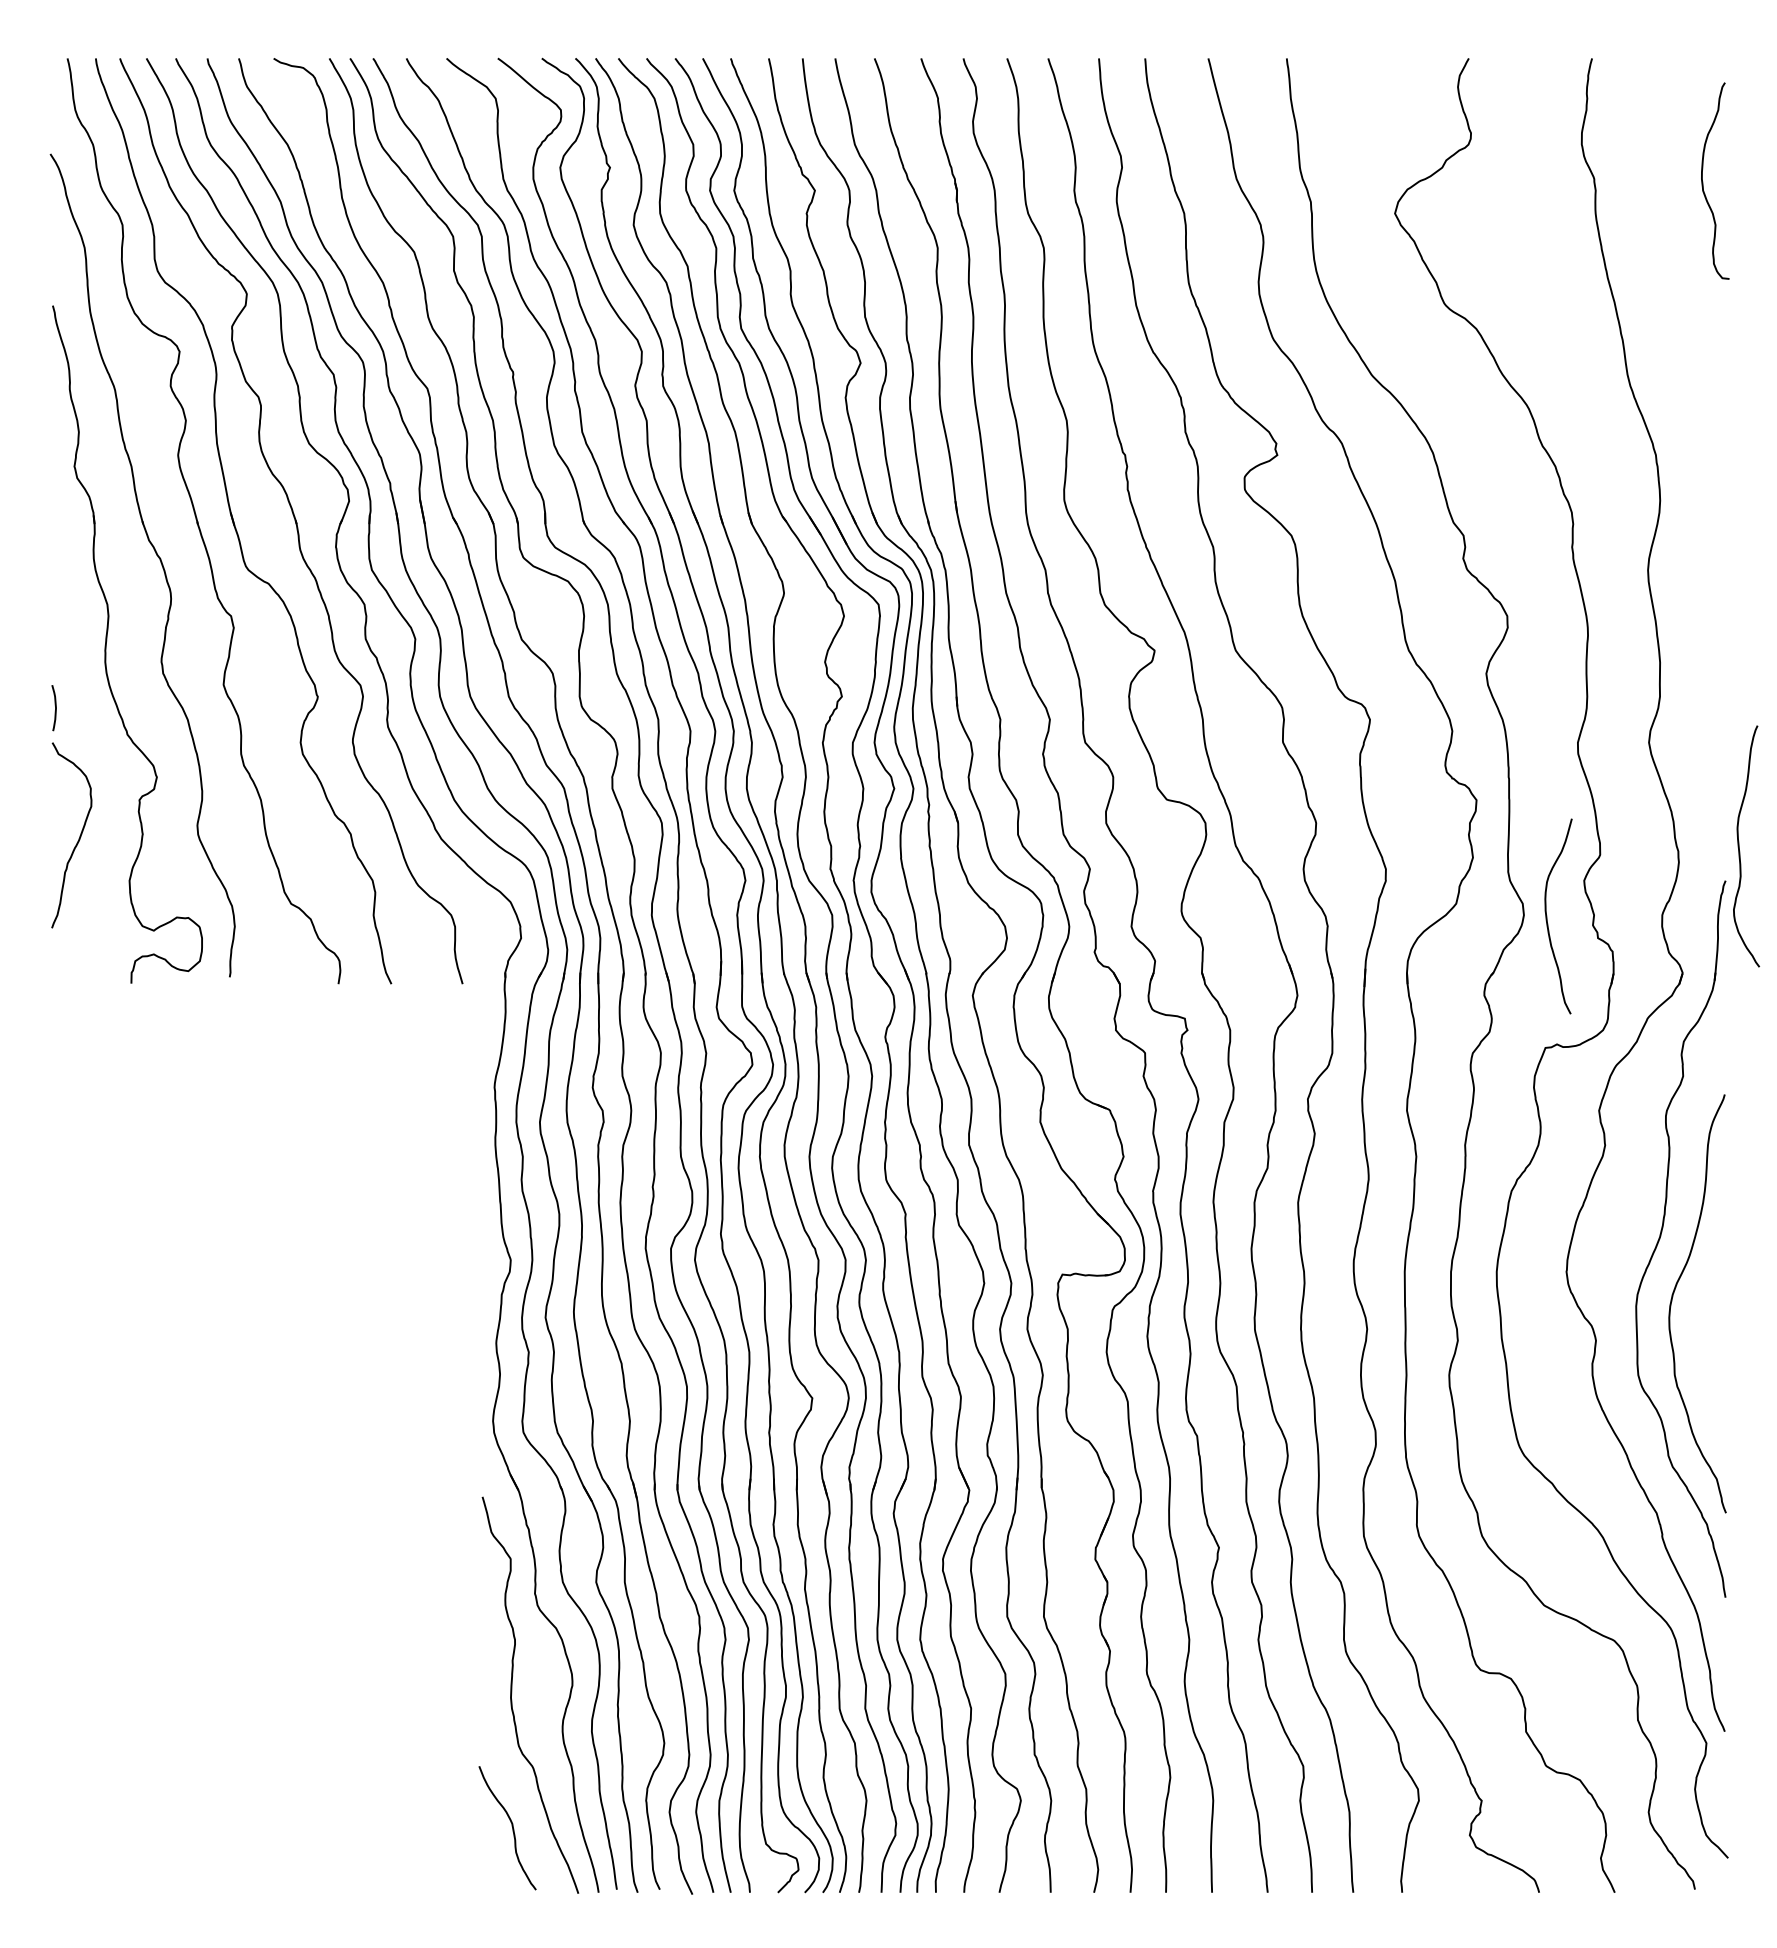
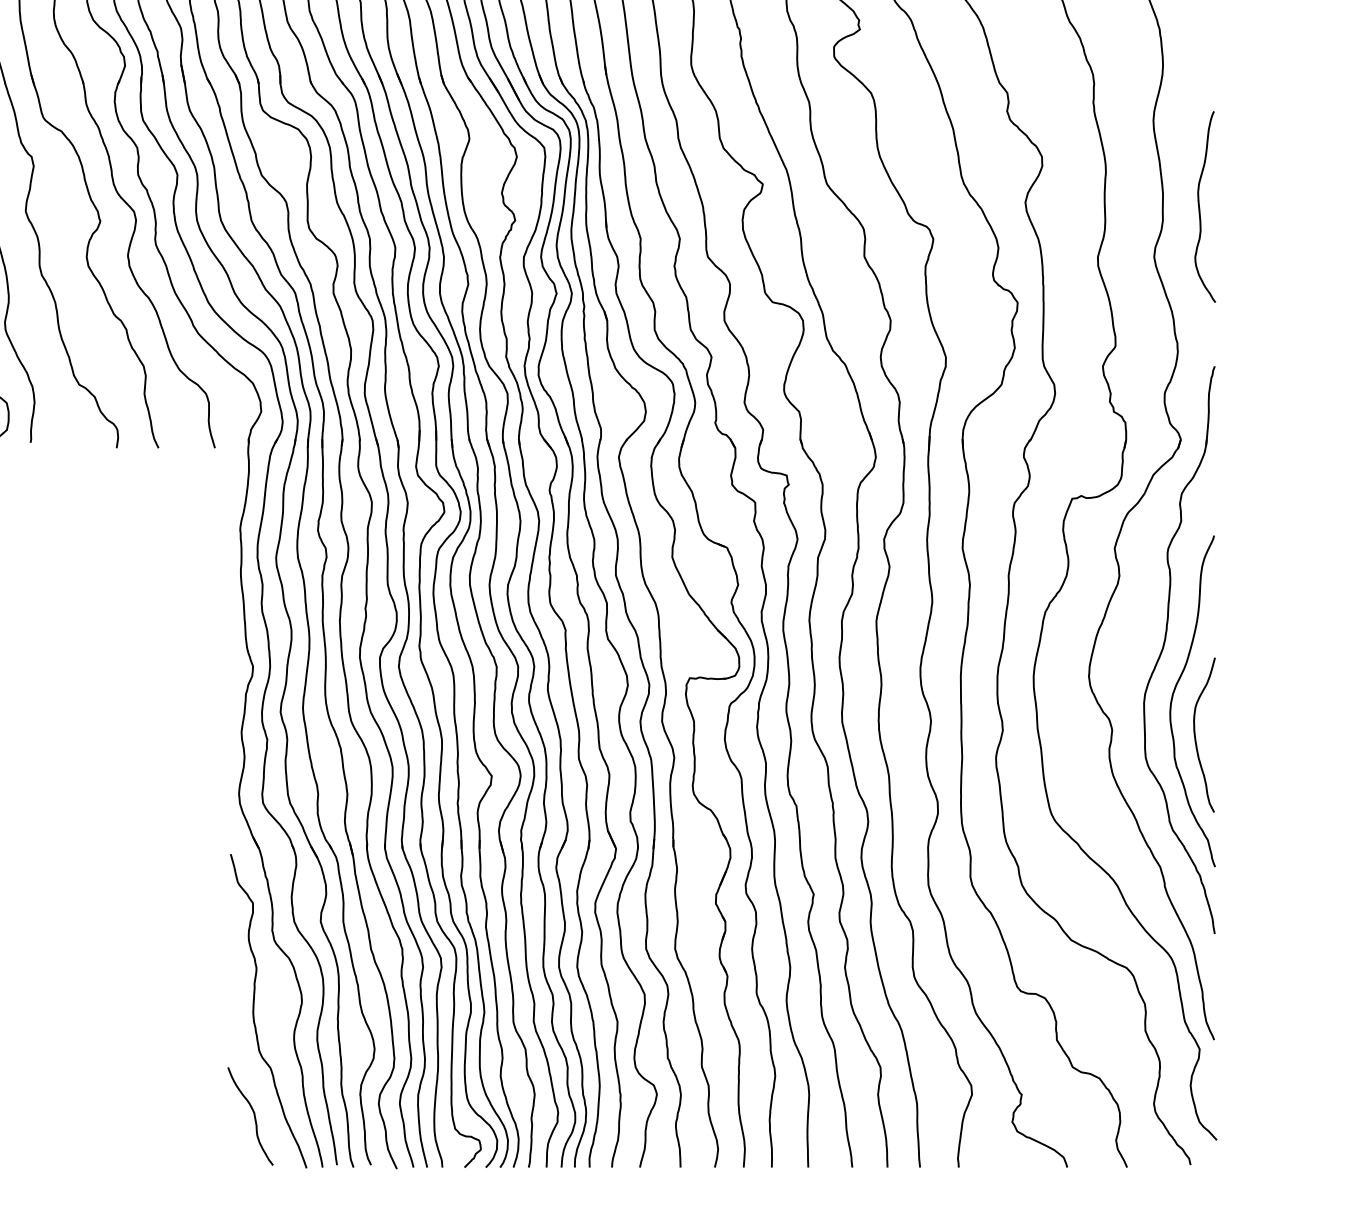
curve: (1739, 846) -> (1199, 207), moved
curve: (1547, 916) -> (1195, 735), moved

